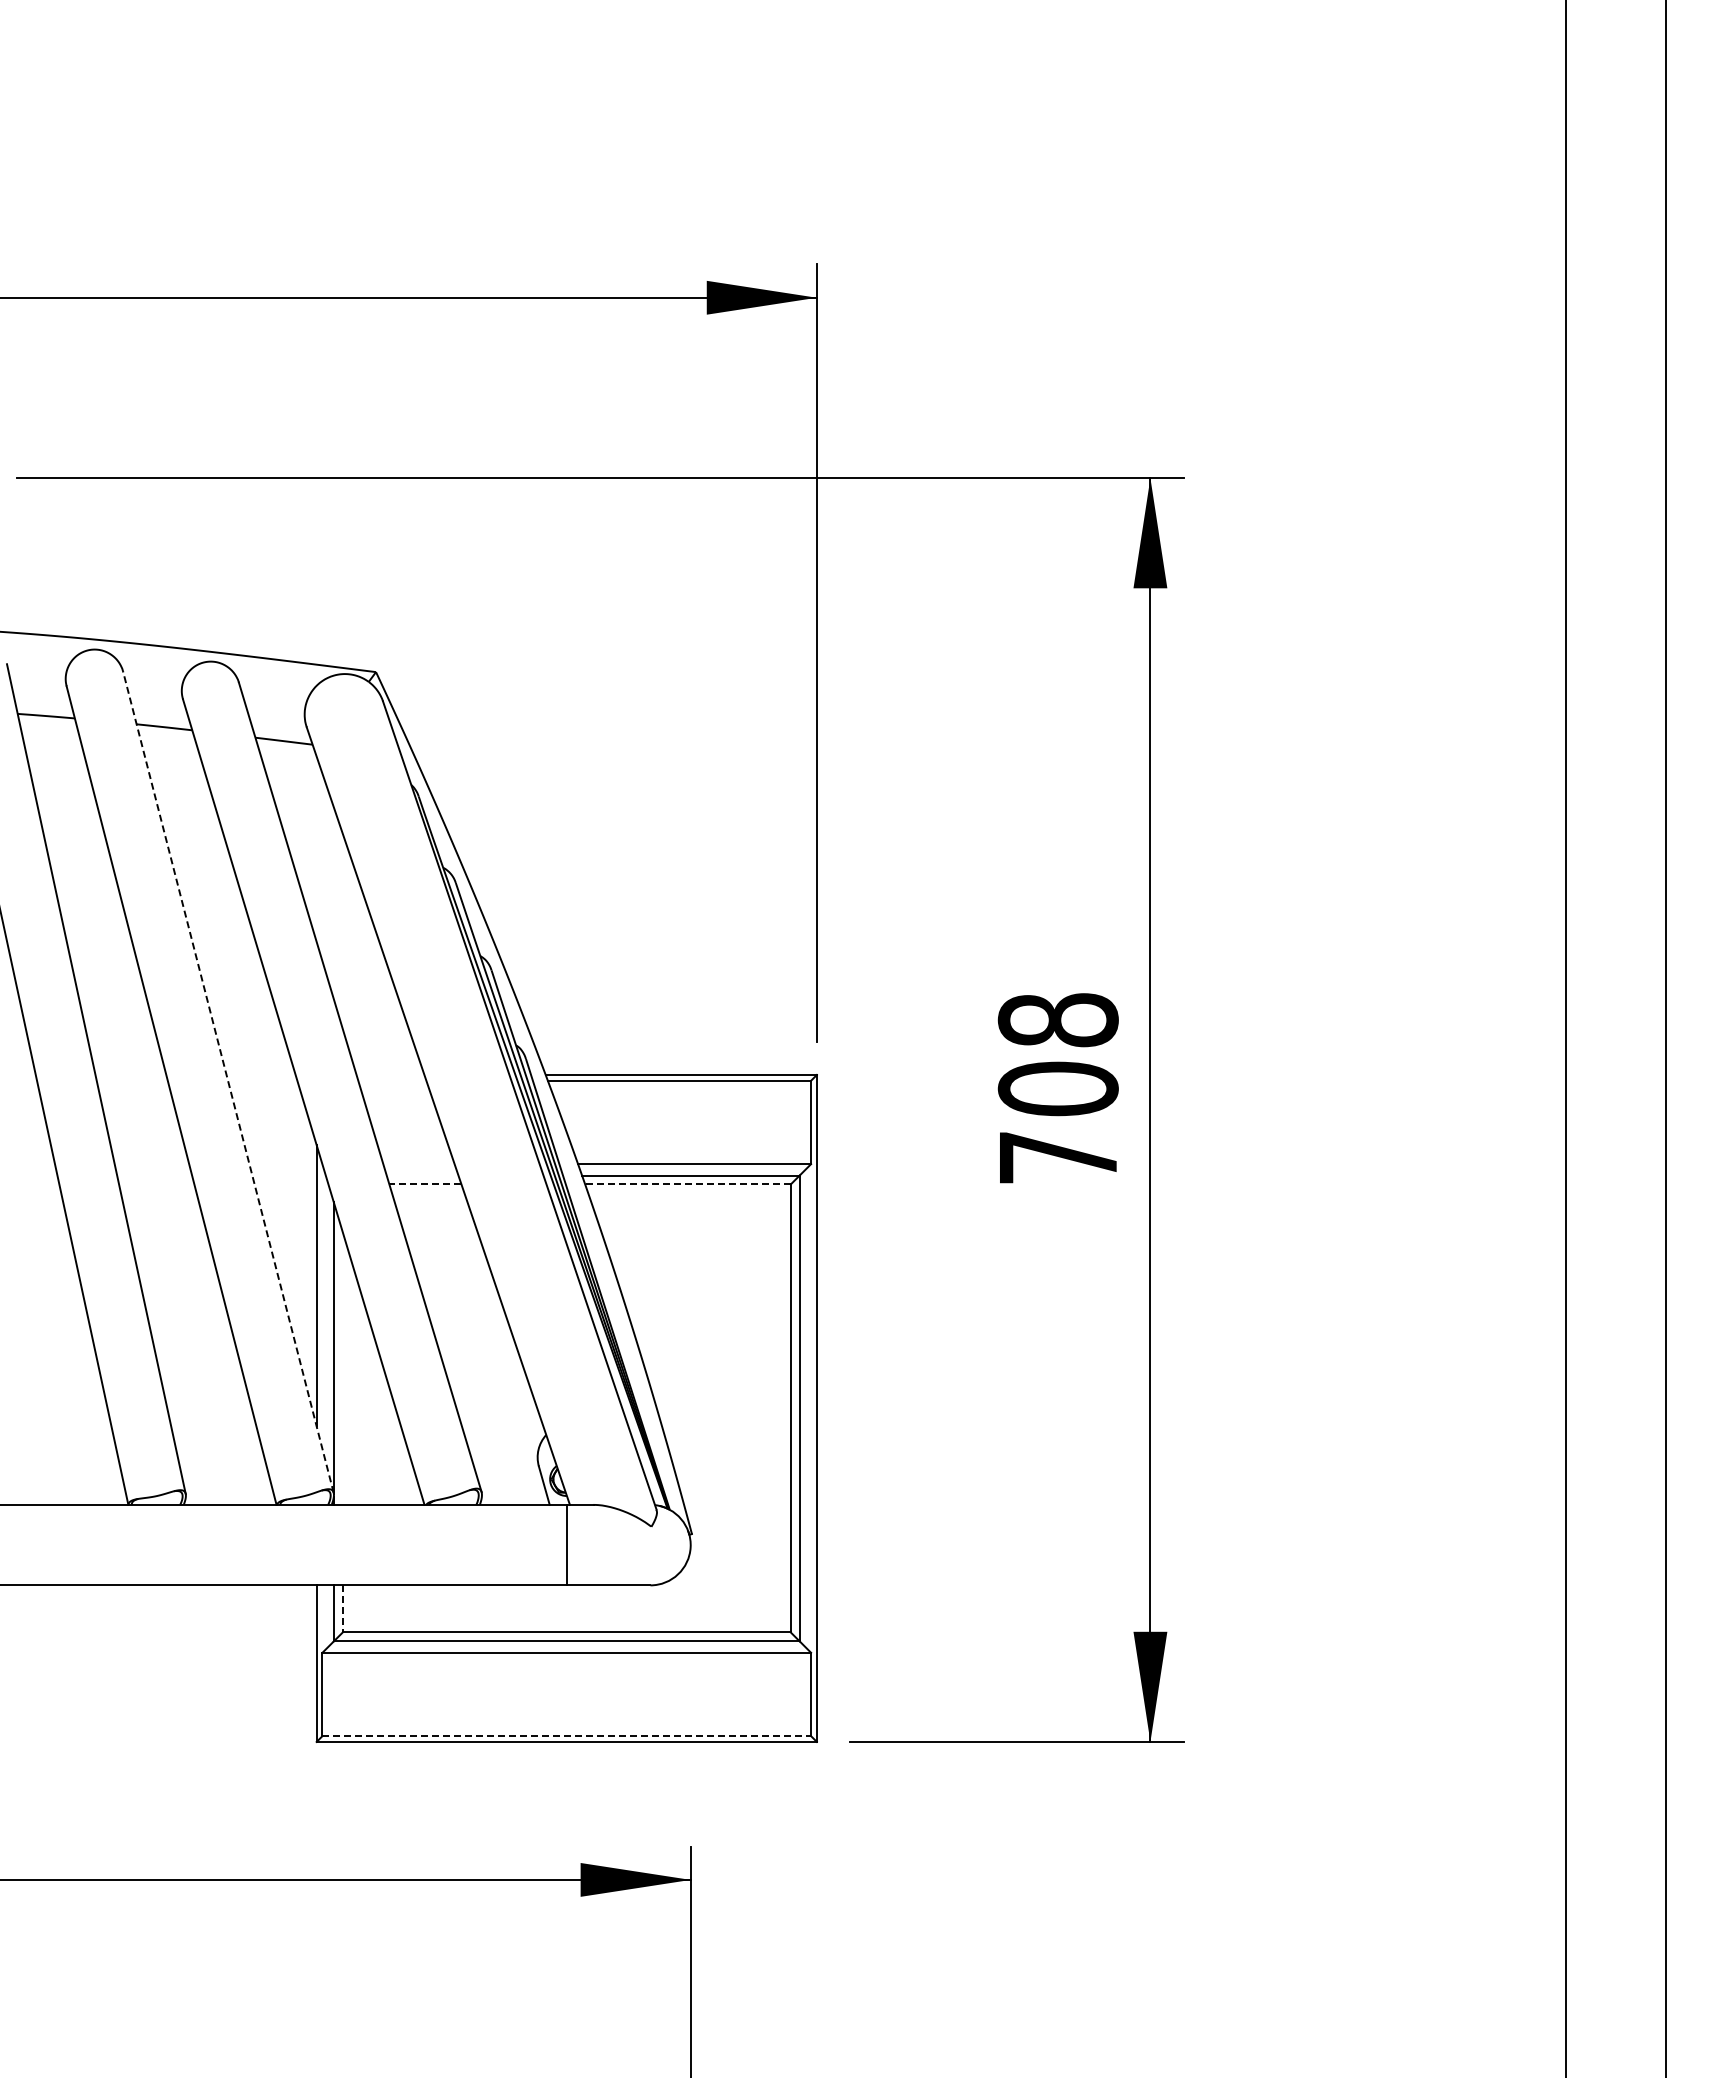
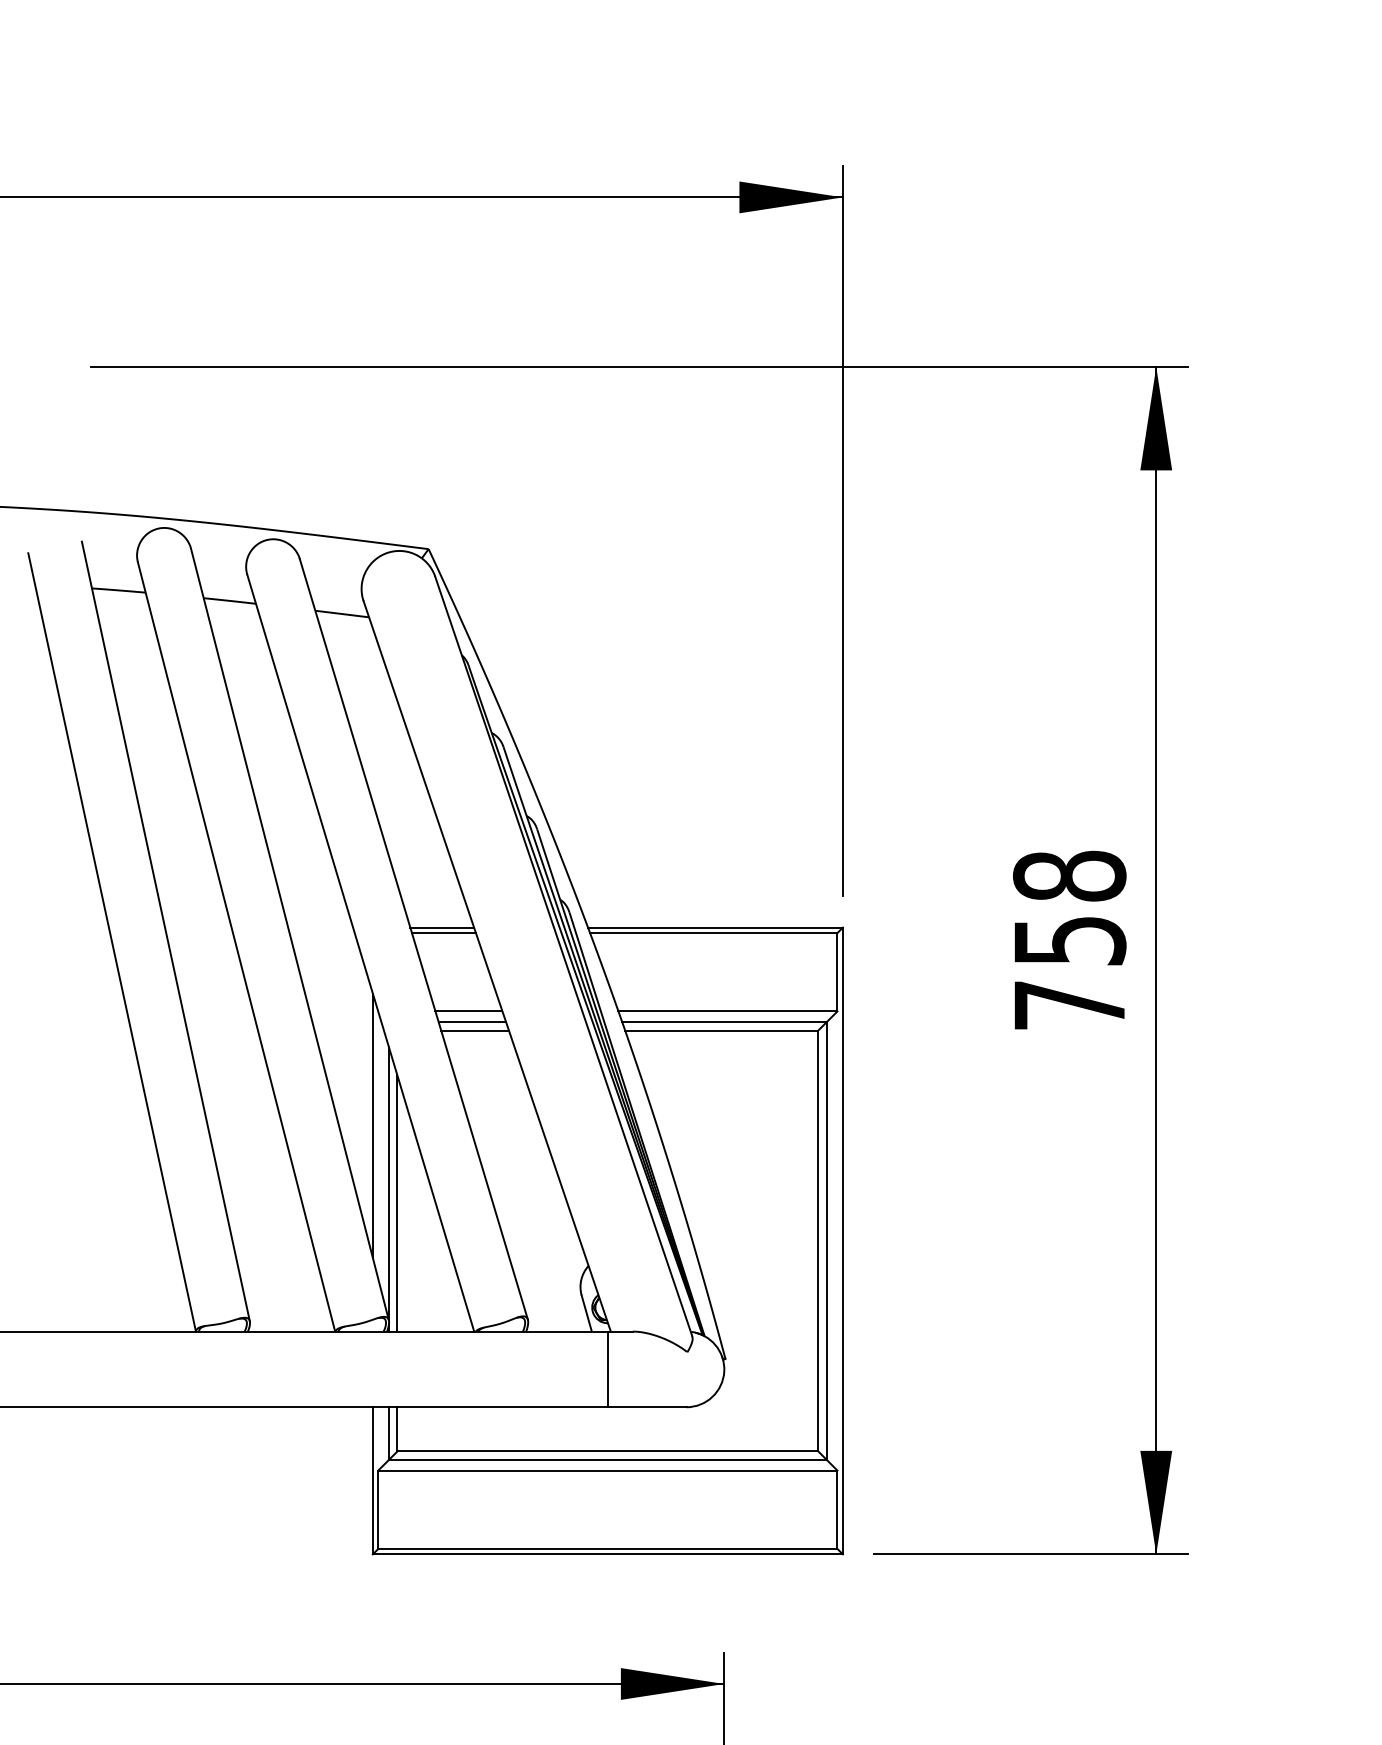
line: (390, 1074) -> (442, 927), added
line: (392, 1080) -> (444, 932), added
line: (228, 1082) -> (290, 934), dashed -> solid
text: (1057, 1088) -> (1068, 940), 708 -> 758
line: (418, 1164) -> (468, 1011), added
line: (422, 1175) -> (472, 1022), added
line: (424, 1184) -> (474, 1030), dashed -> solid
line: (687, 1184) -> (721, 1030), dashed -> solid
line: (342, 1368) -> (397, 1203), added
line: (342, 1608) -> (397, 1428), dashed -> solid
line: (567, 1736) -> (608, 1549), dashed -> solid

